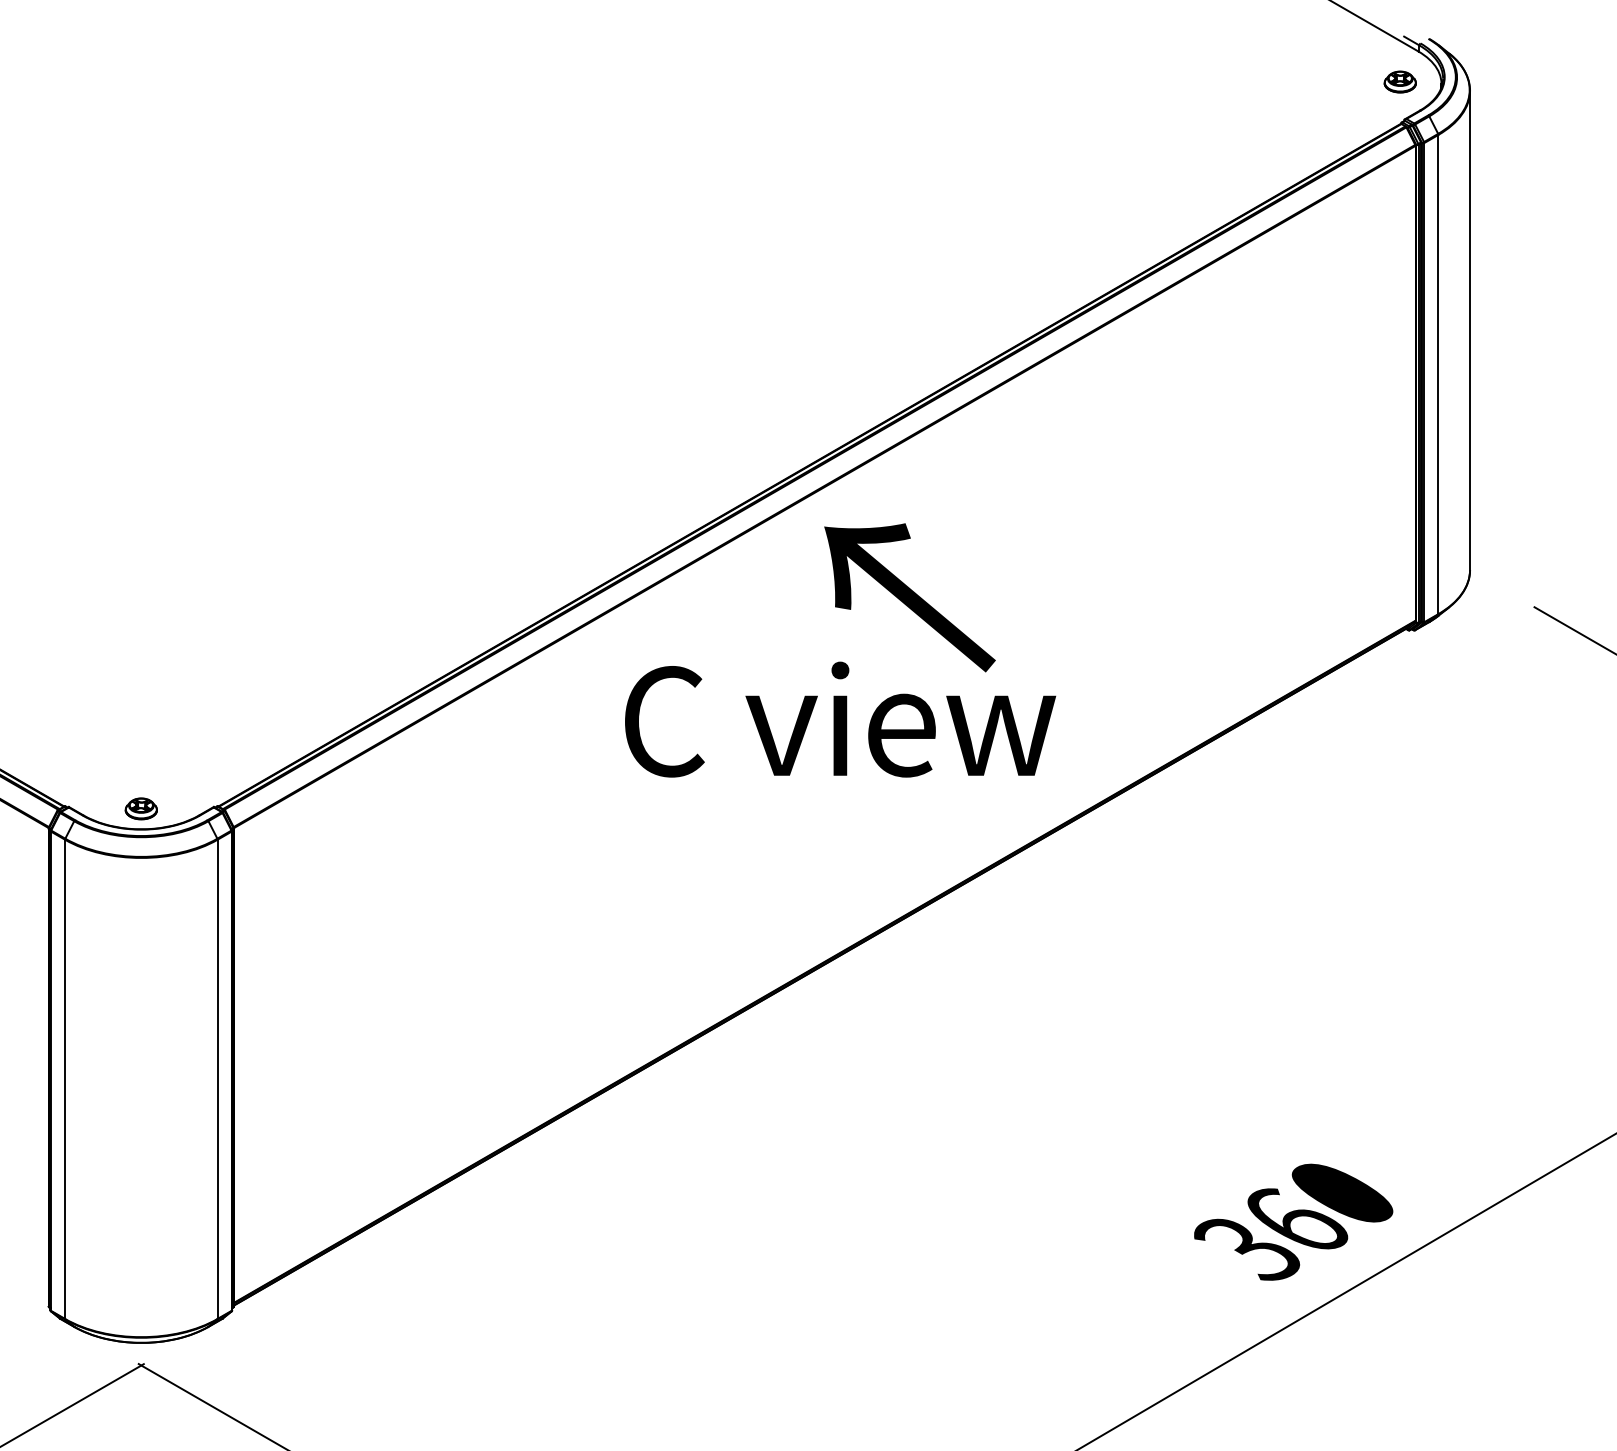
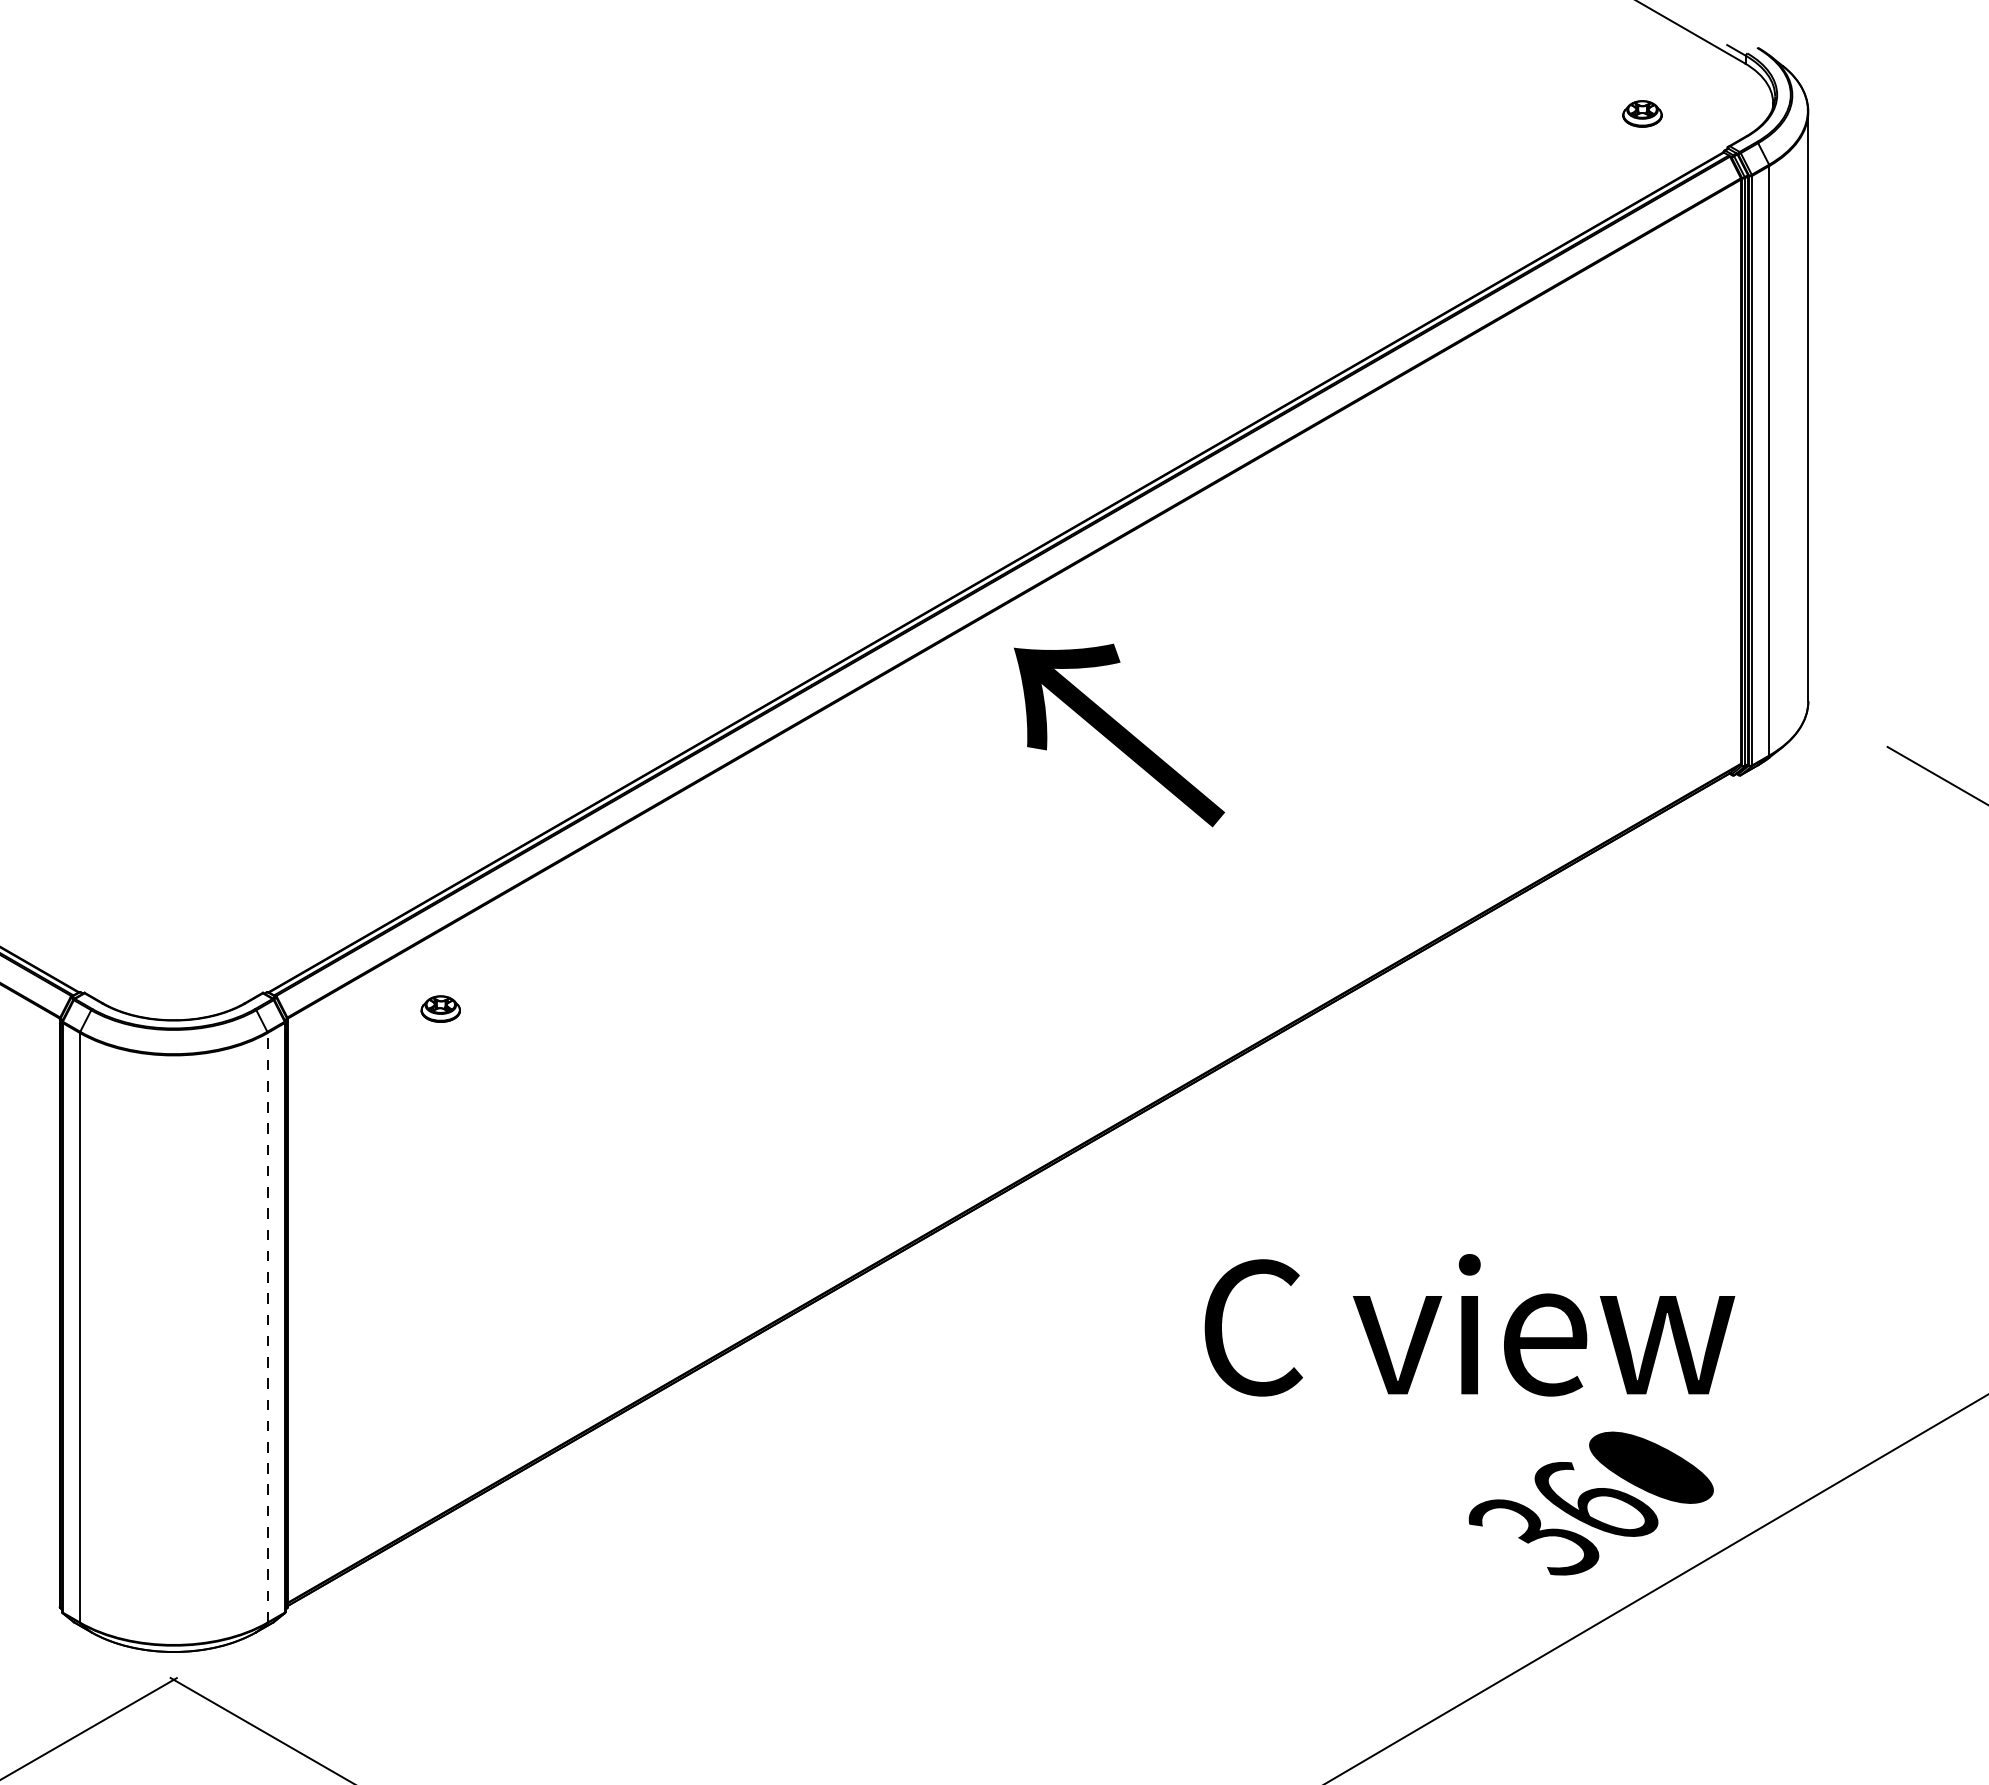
part: (1400, 81) -> (1642, 113), moved
text: (840, 719) -> (1469, 1325), moved
part: (141, 808) -> (440, 1008), moved
line: (217, 1079) -> (267, 1327), solid -> dashed

